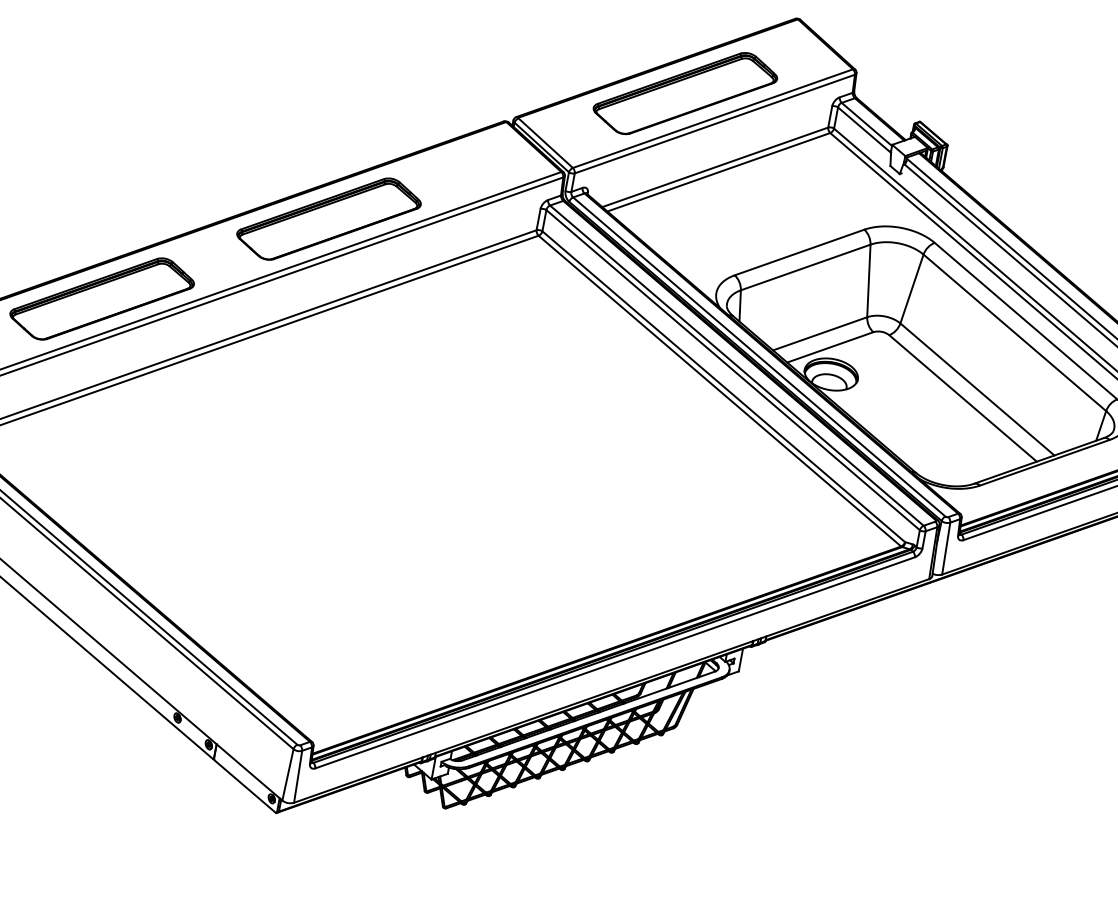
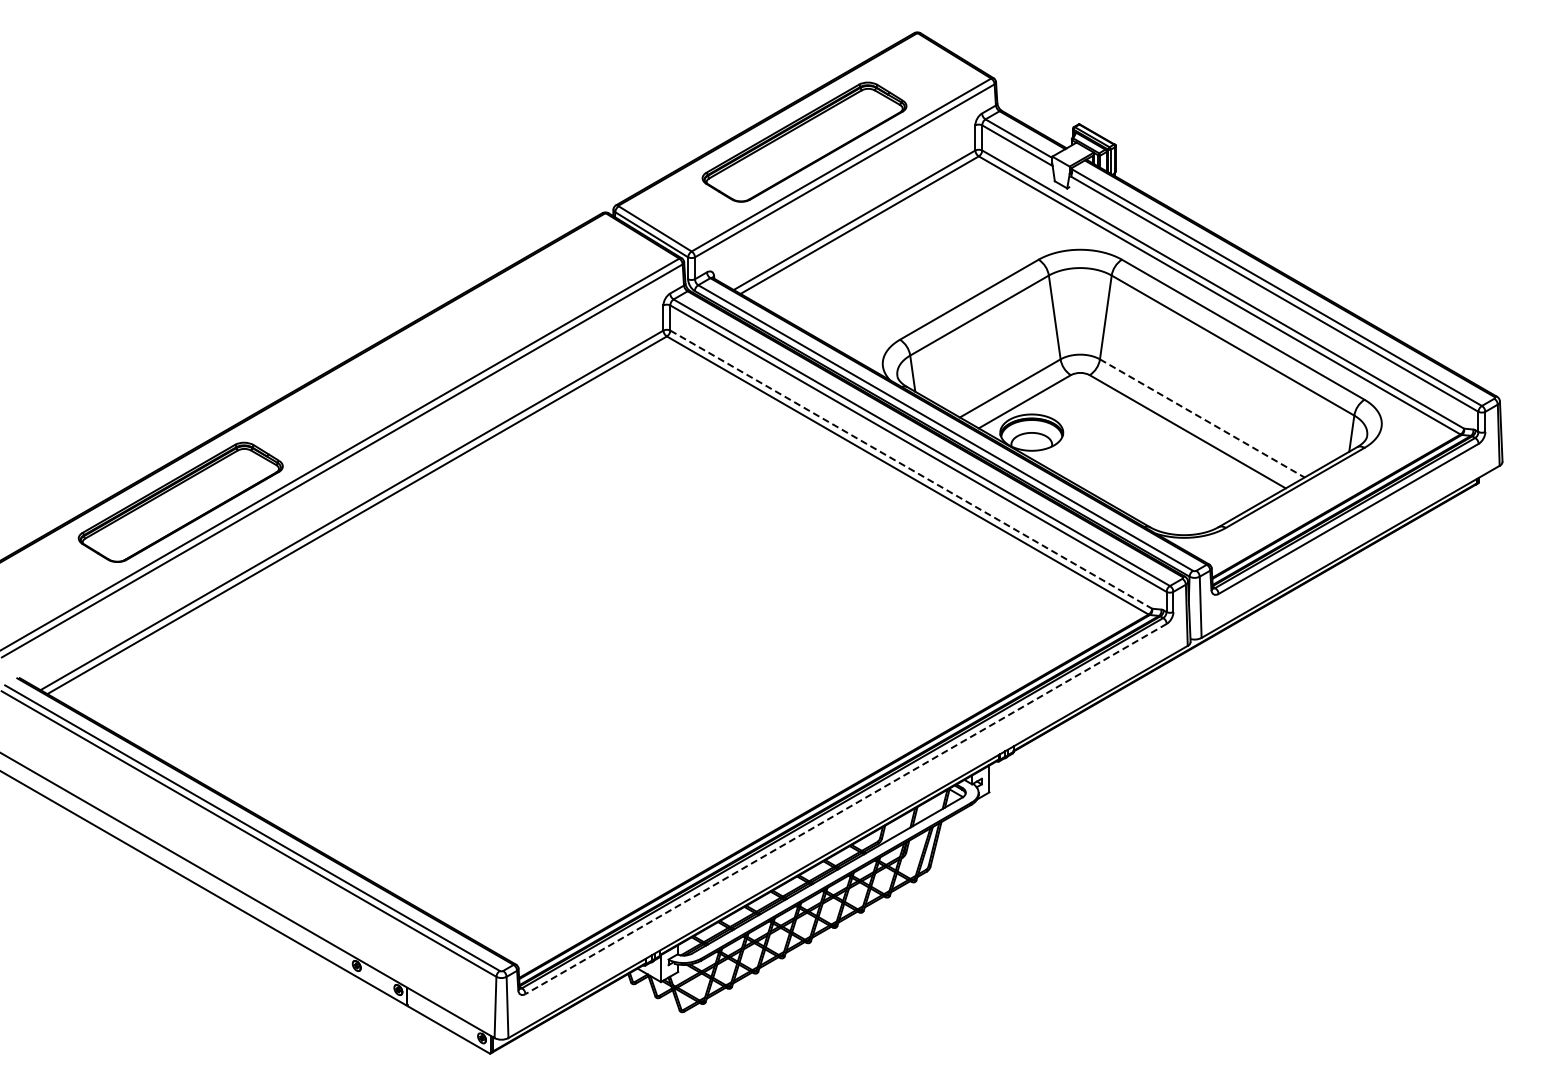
part: (329, 218) -> (423, 361), removed
line: (723, 386) -> (911, 469), solid -> dashed
line: (977, 389) -> (1202, 418), solid -> dashed
line: (614, 663) -> (845, 809), solid -> dashed

